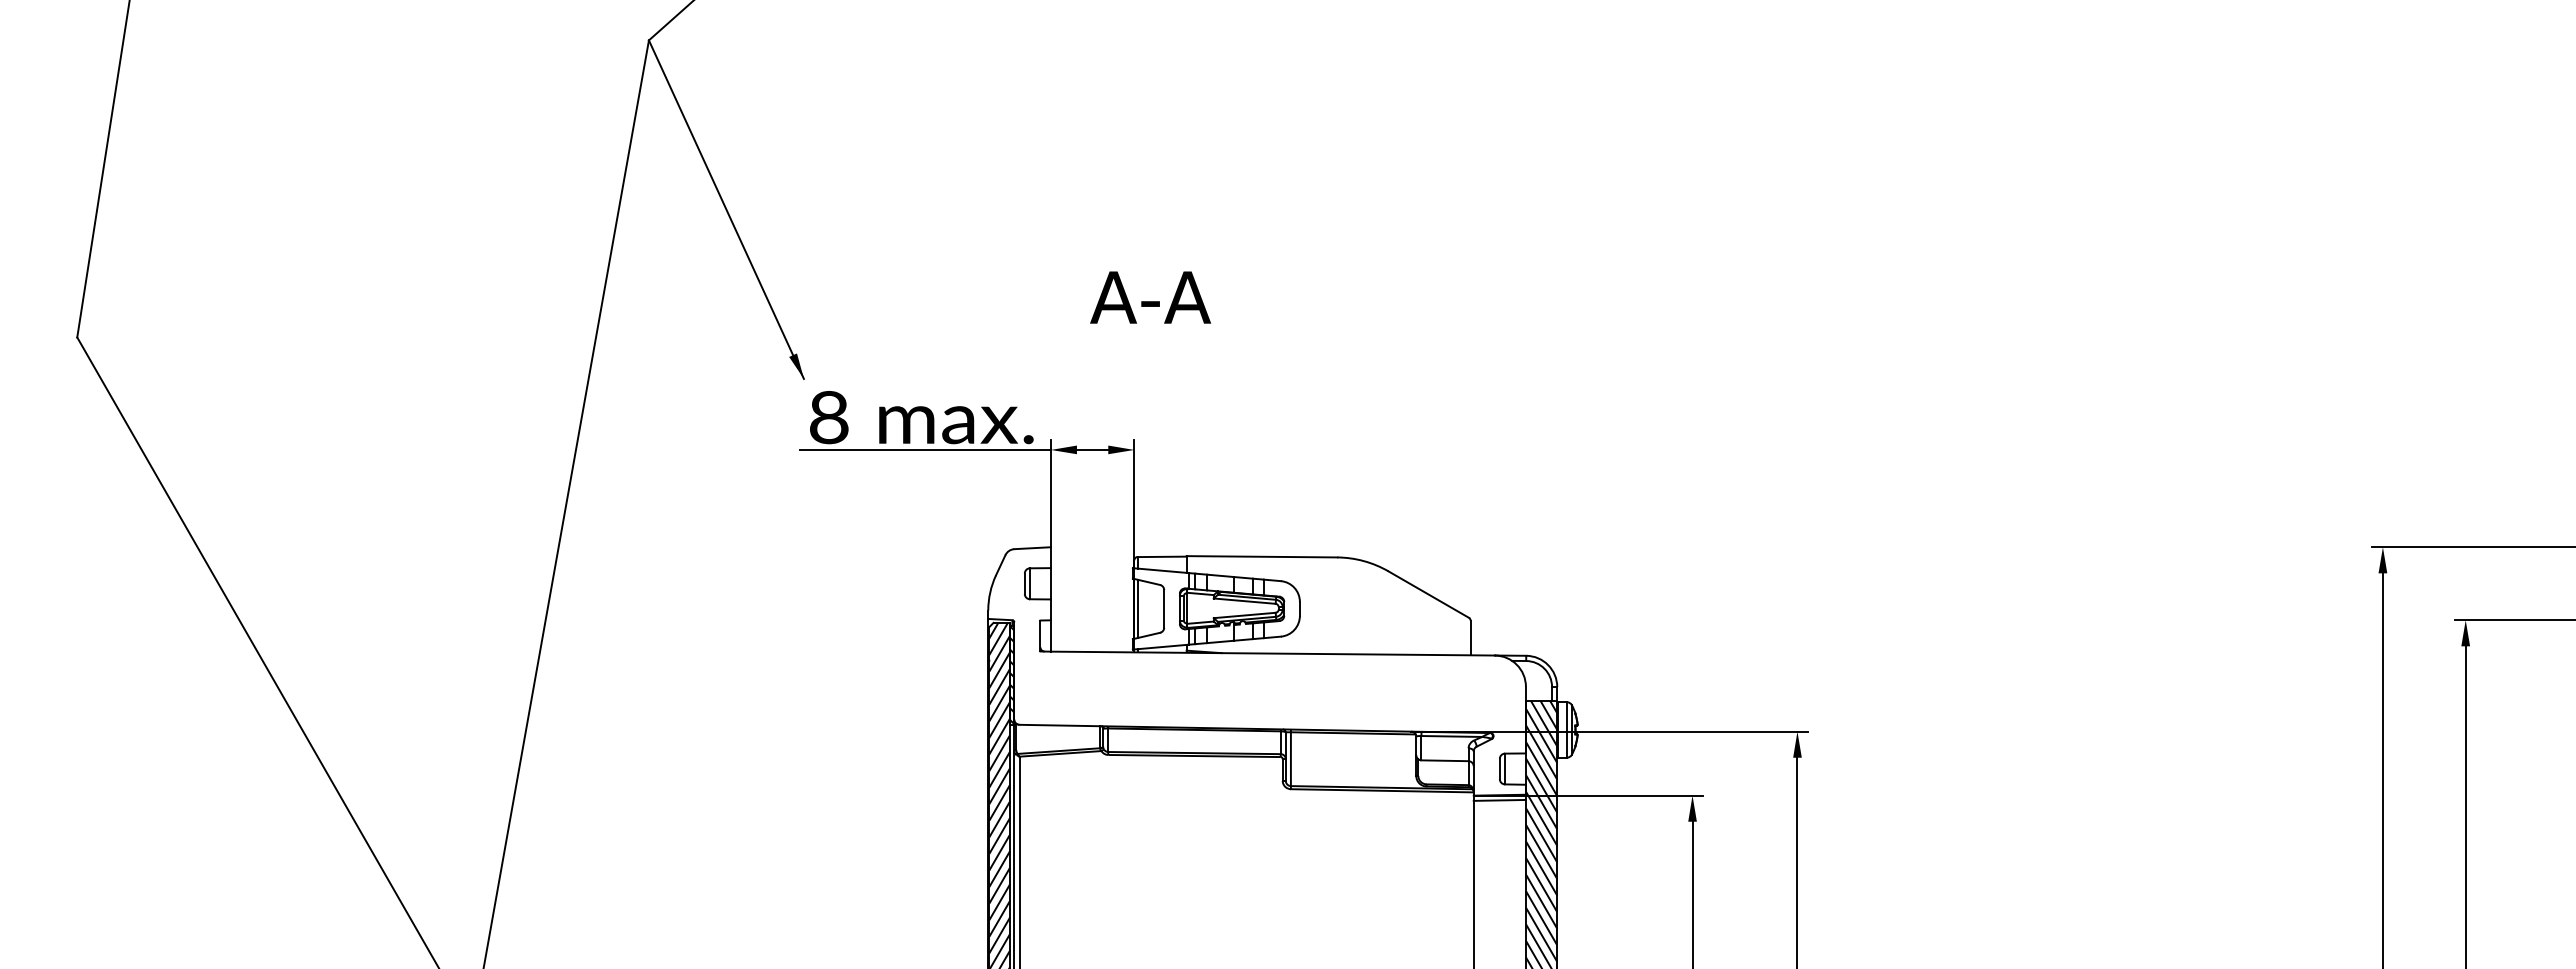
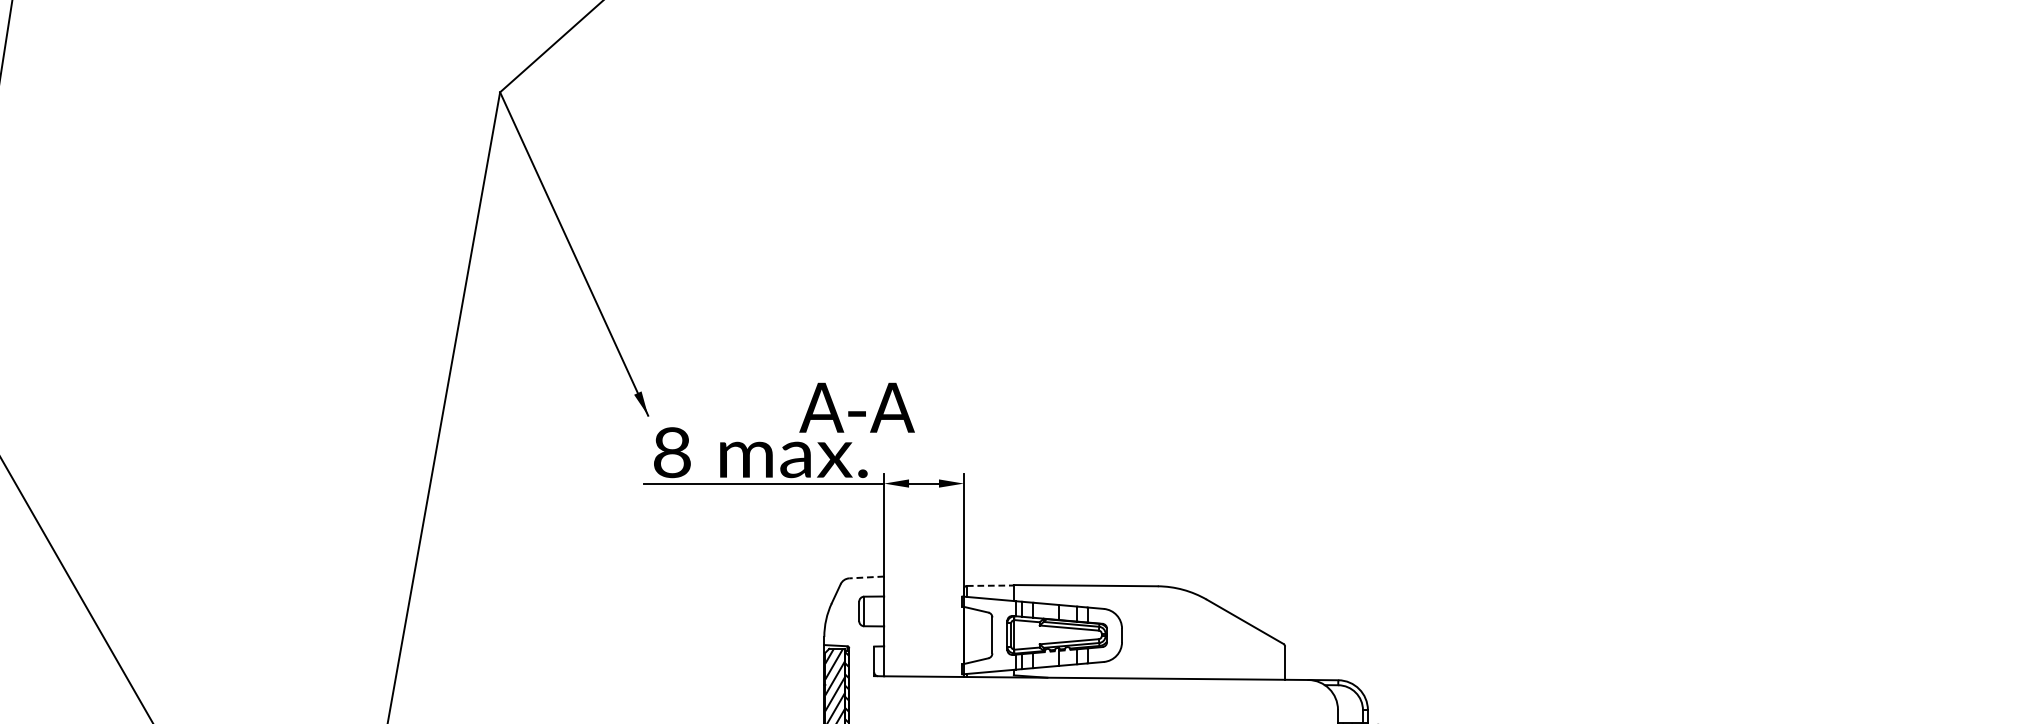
text: (1150, 297) -> (857, 407), moved
line: (1032, 548) -> (866, 577), solid -> dashed
line: (1162, 556) -> (990, 585), solid -> dashed
line: (1137, 608) -> (966, 635), removed

